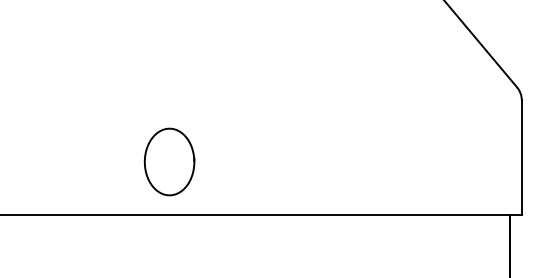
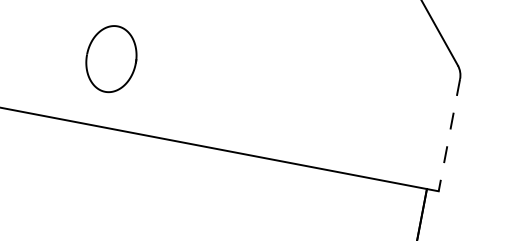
line: (521, 157) -> (449, 135), solid -> dashed
part: (169, 161) -> (111, 58), moved

